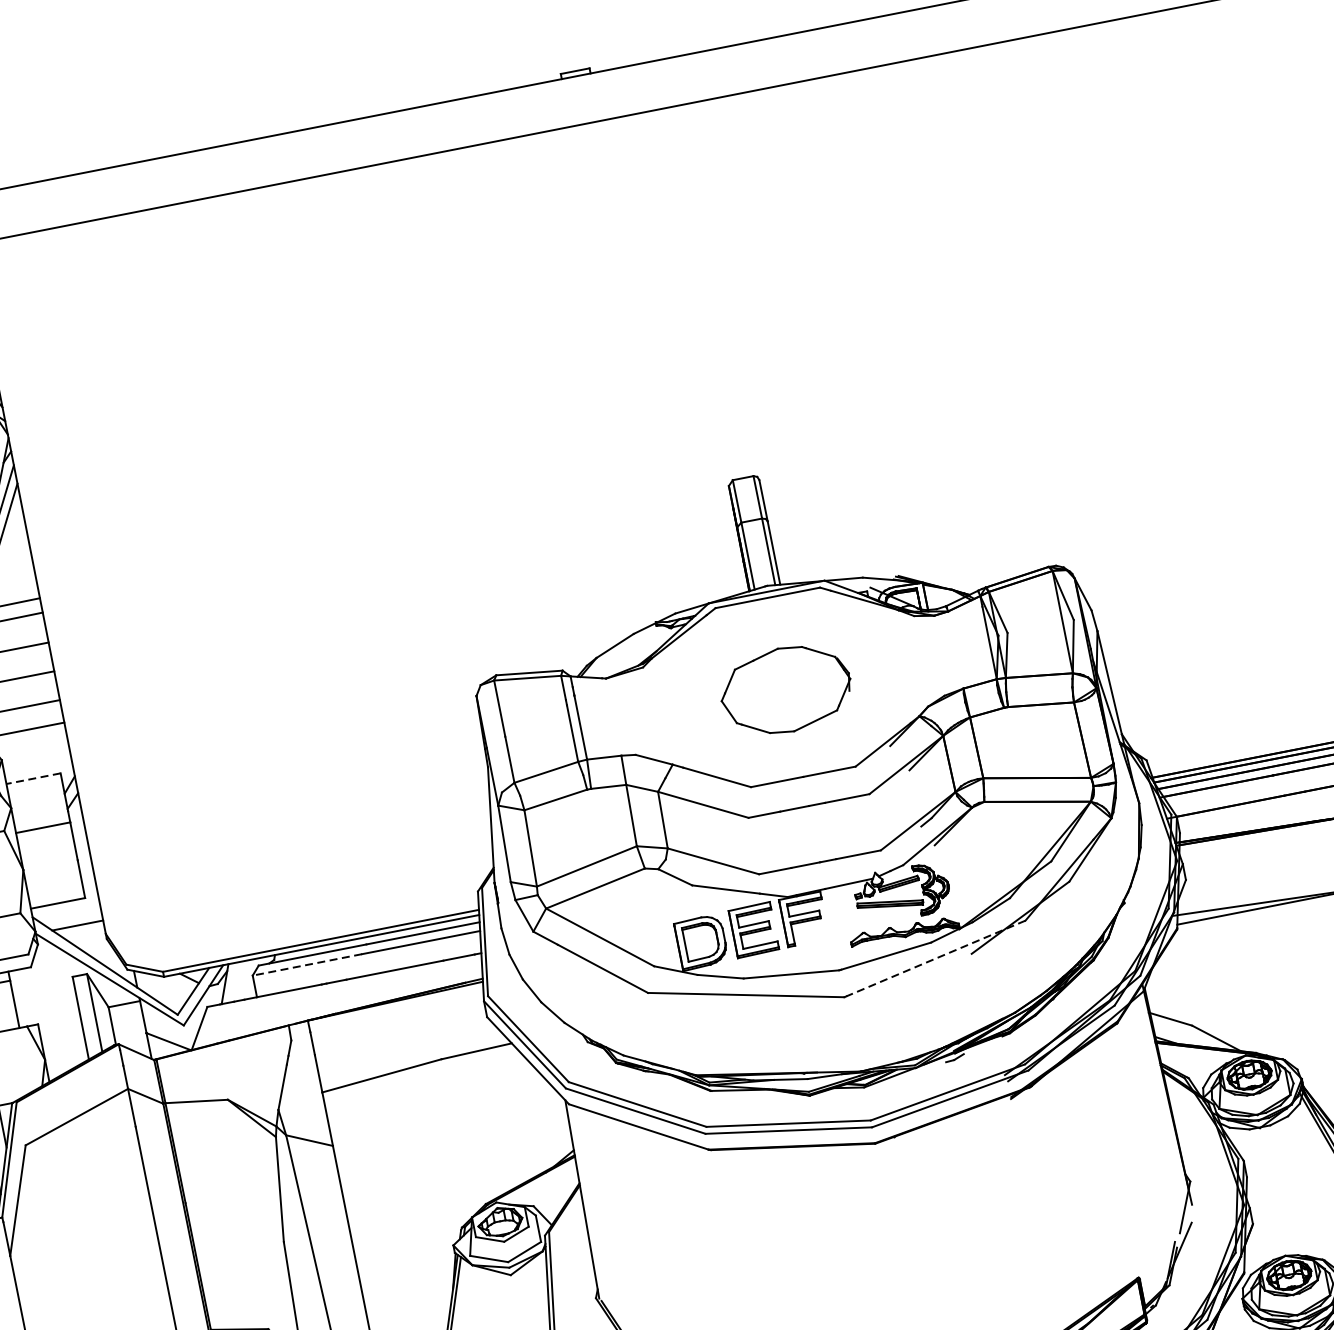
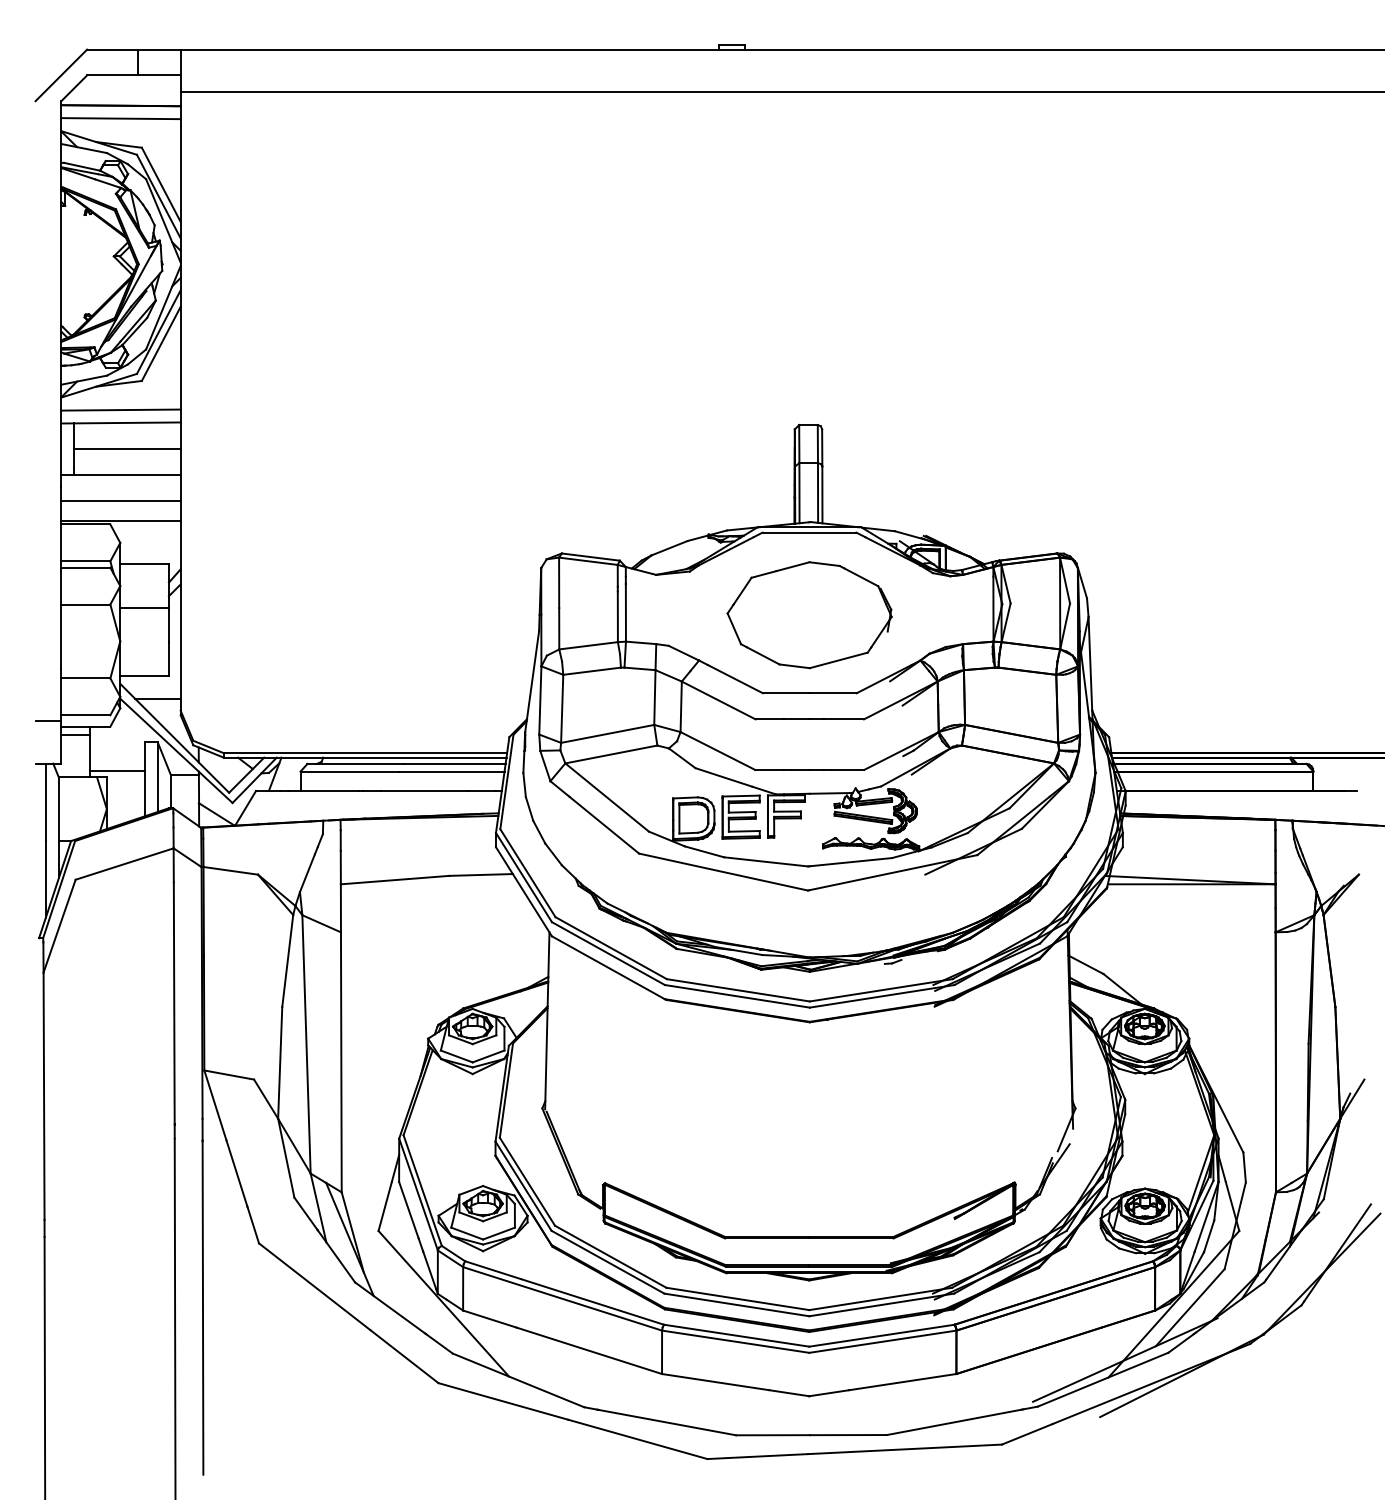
part: (785, 690) -> (809, 615), size x1.43
line: (33, 778) -> (144, 564), dashed -> solid
line: (935, 958) -> (893, 872), dashed -> solid
line: (307, 964) -> (349, 771), dashed -> solid
line: (48, 1014) -> (117, 770), added

